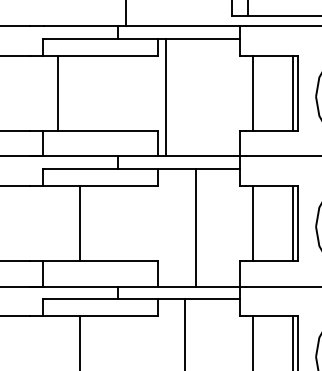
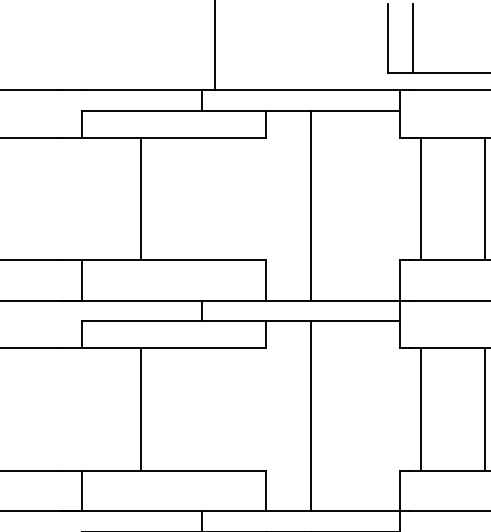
line: (58, 93) -> (141, 198), moved
line: (166, 97) -> (311, 205), moved
line: (196, 227) -> (311, 415), moved

